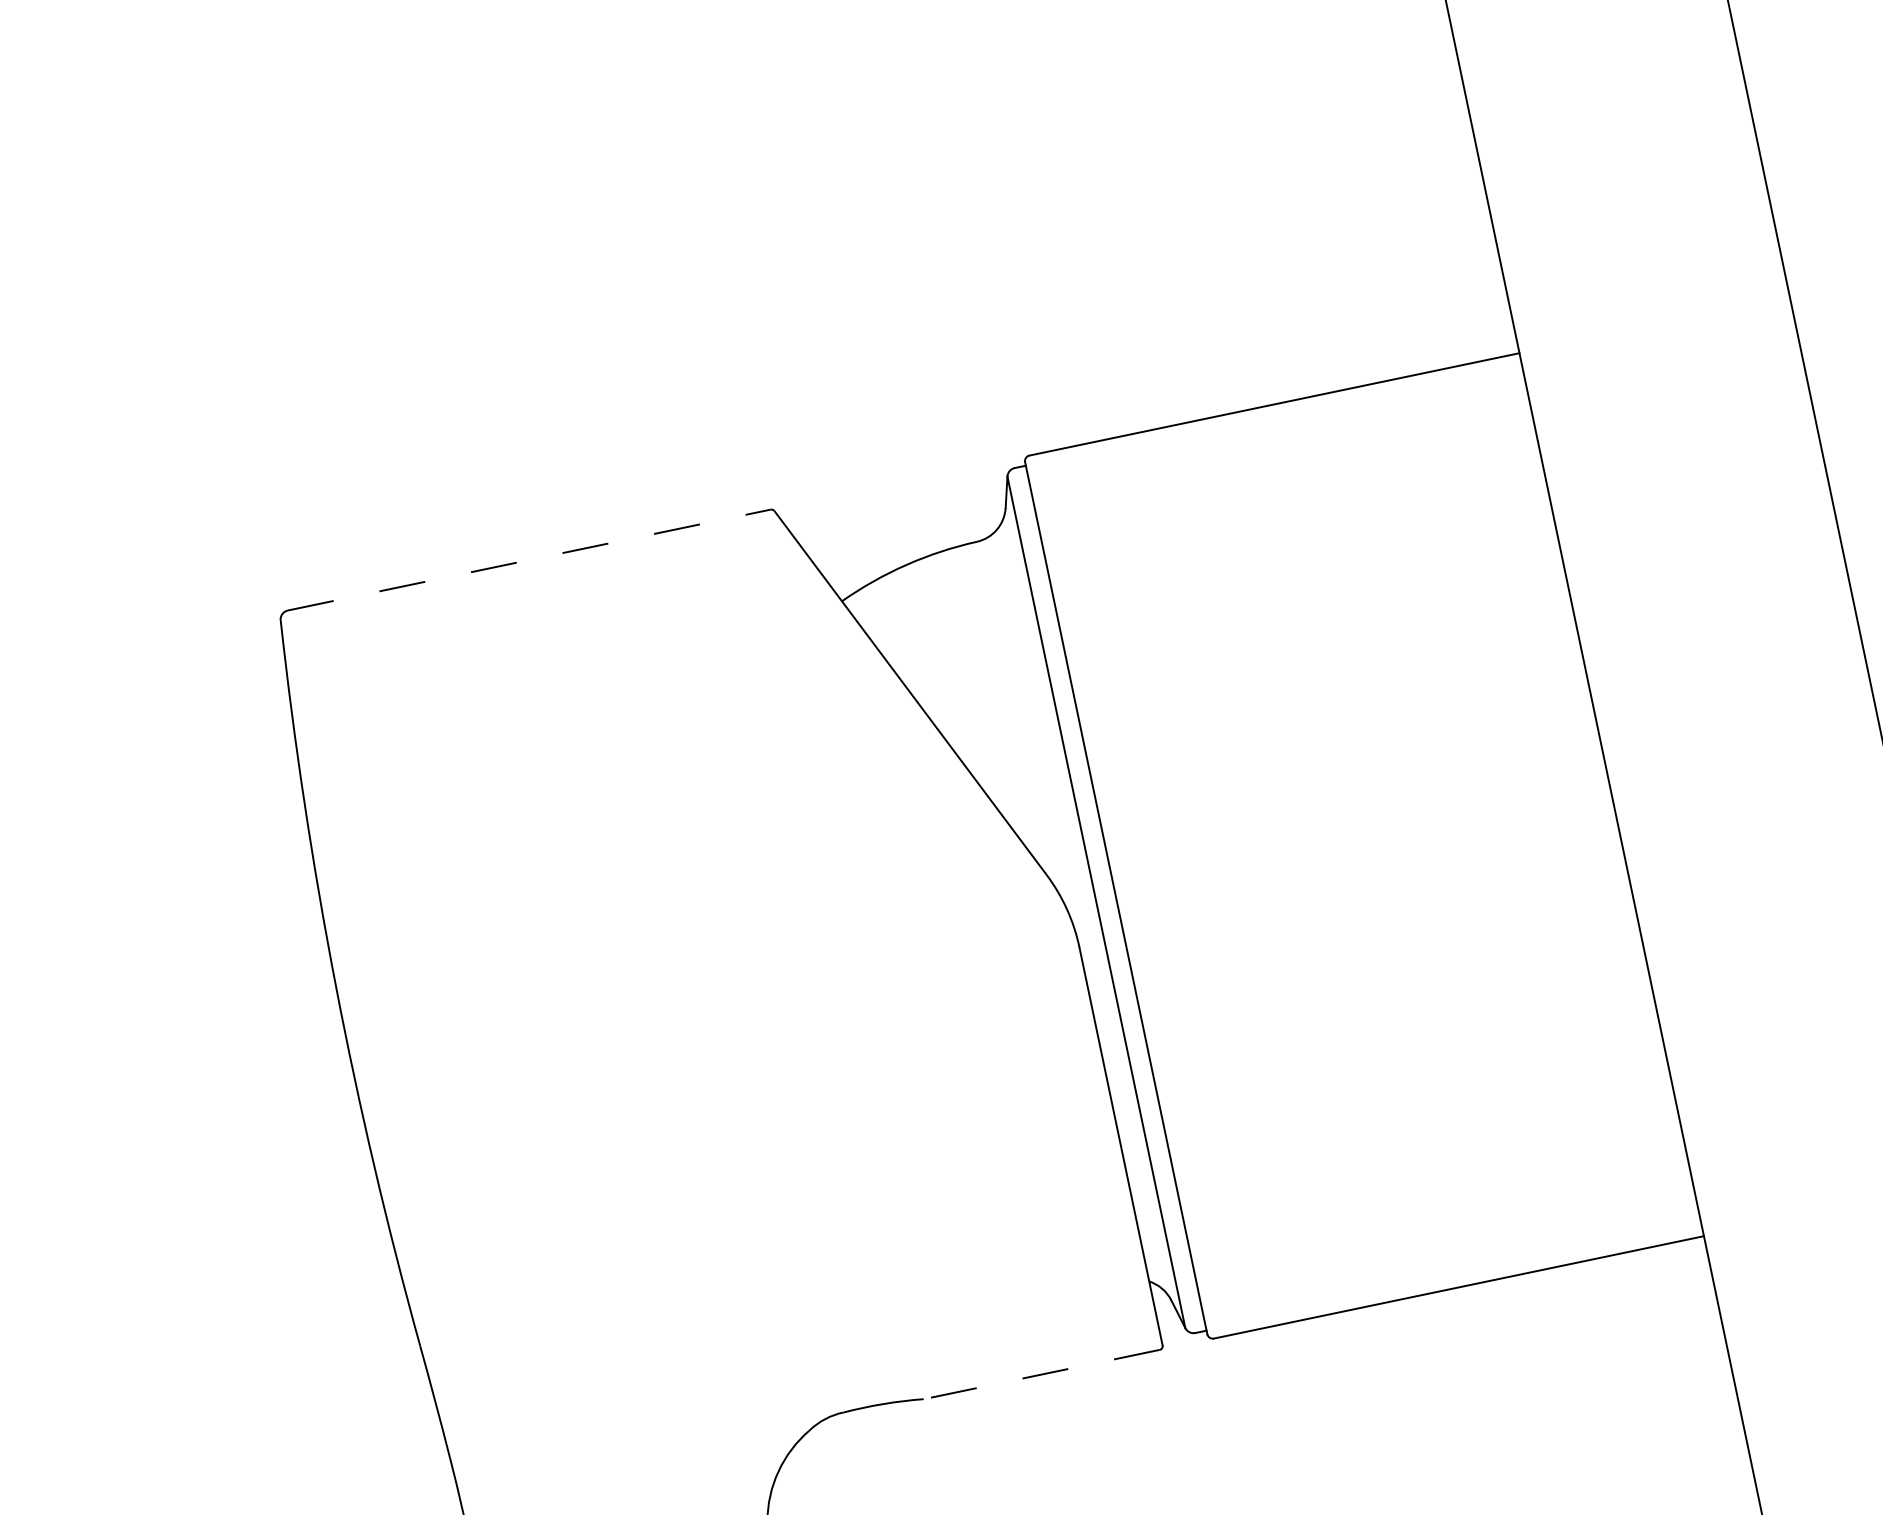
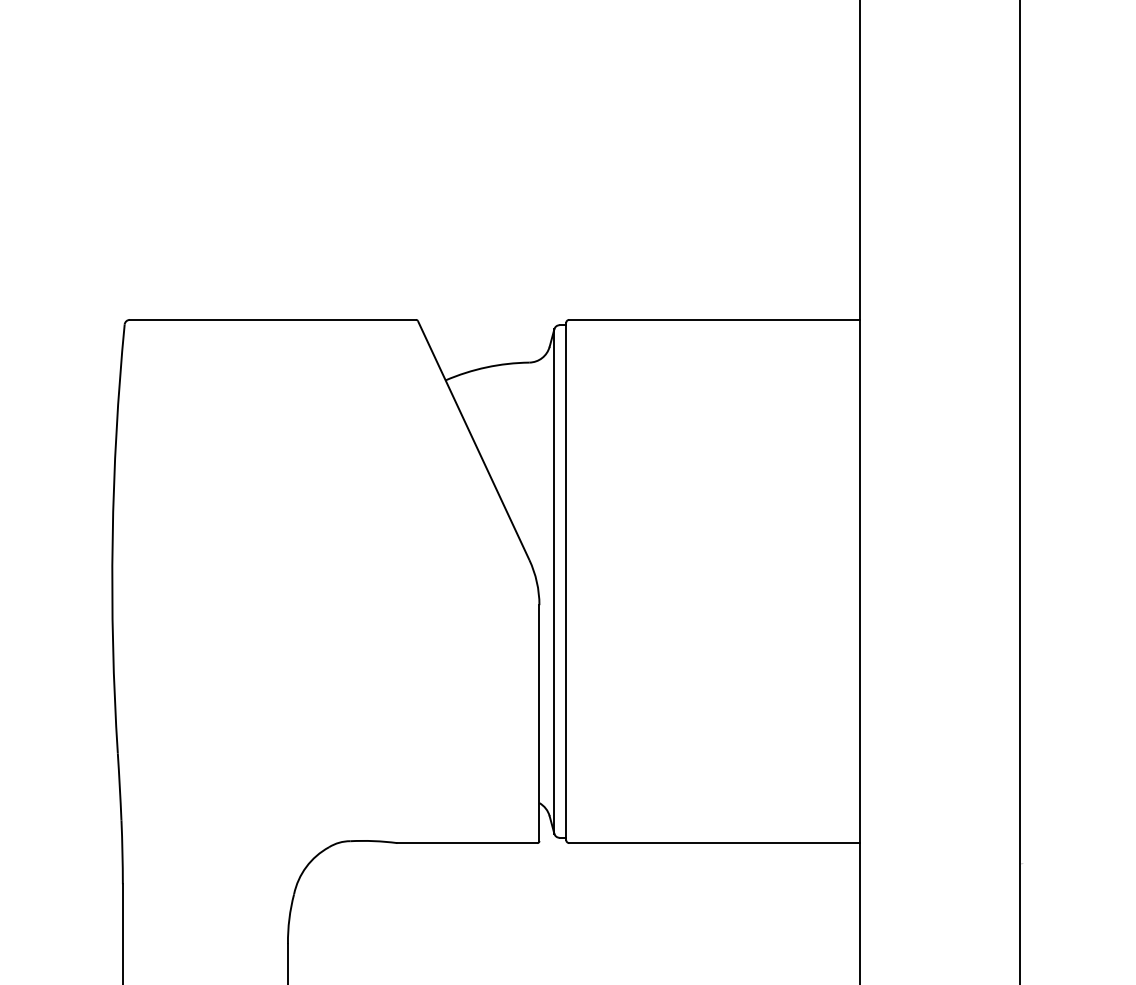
line: (530, 559) -> (273, 319), dashed -> solid
line: (1042, 1375) -> (467, 843), dashed -> solid

